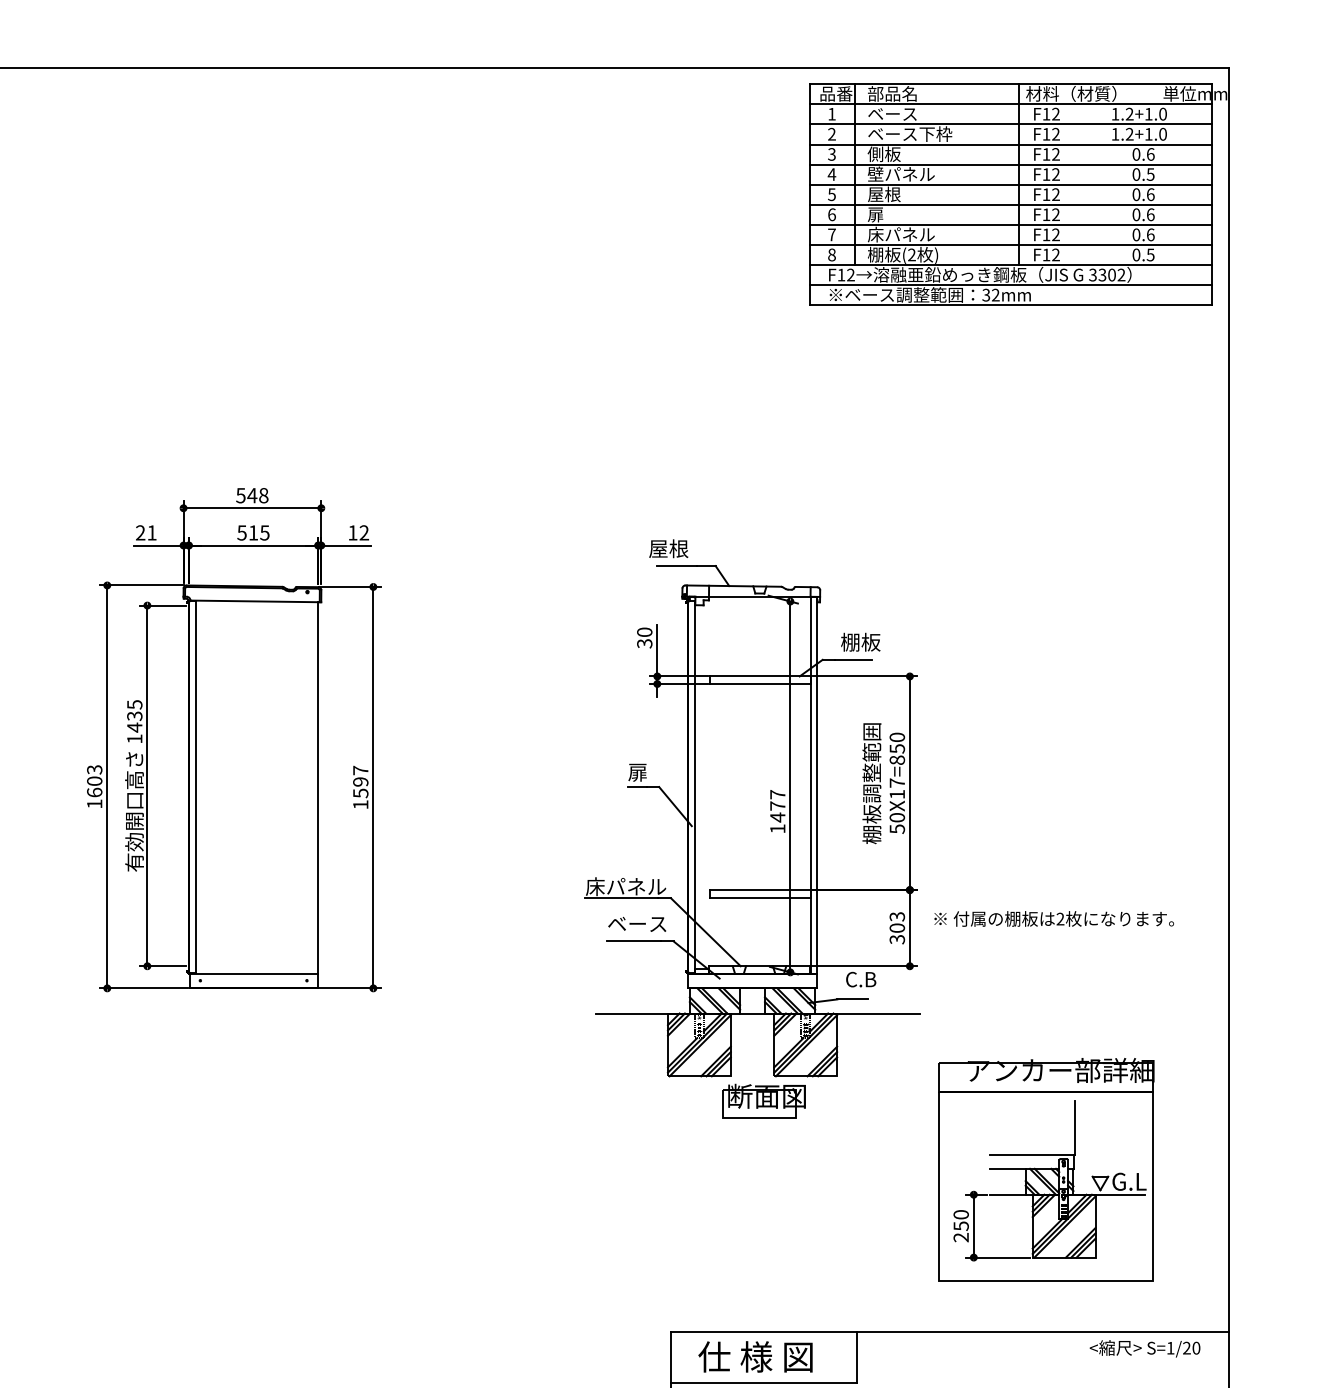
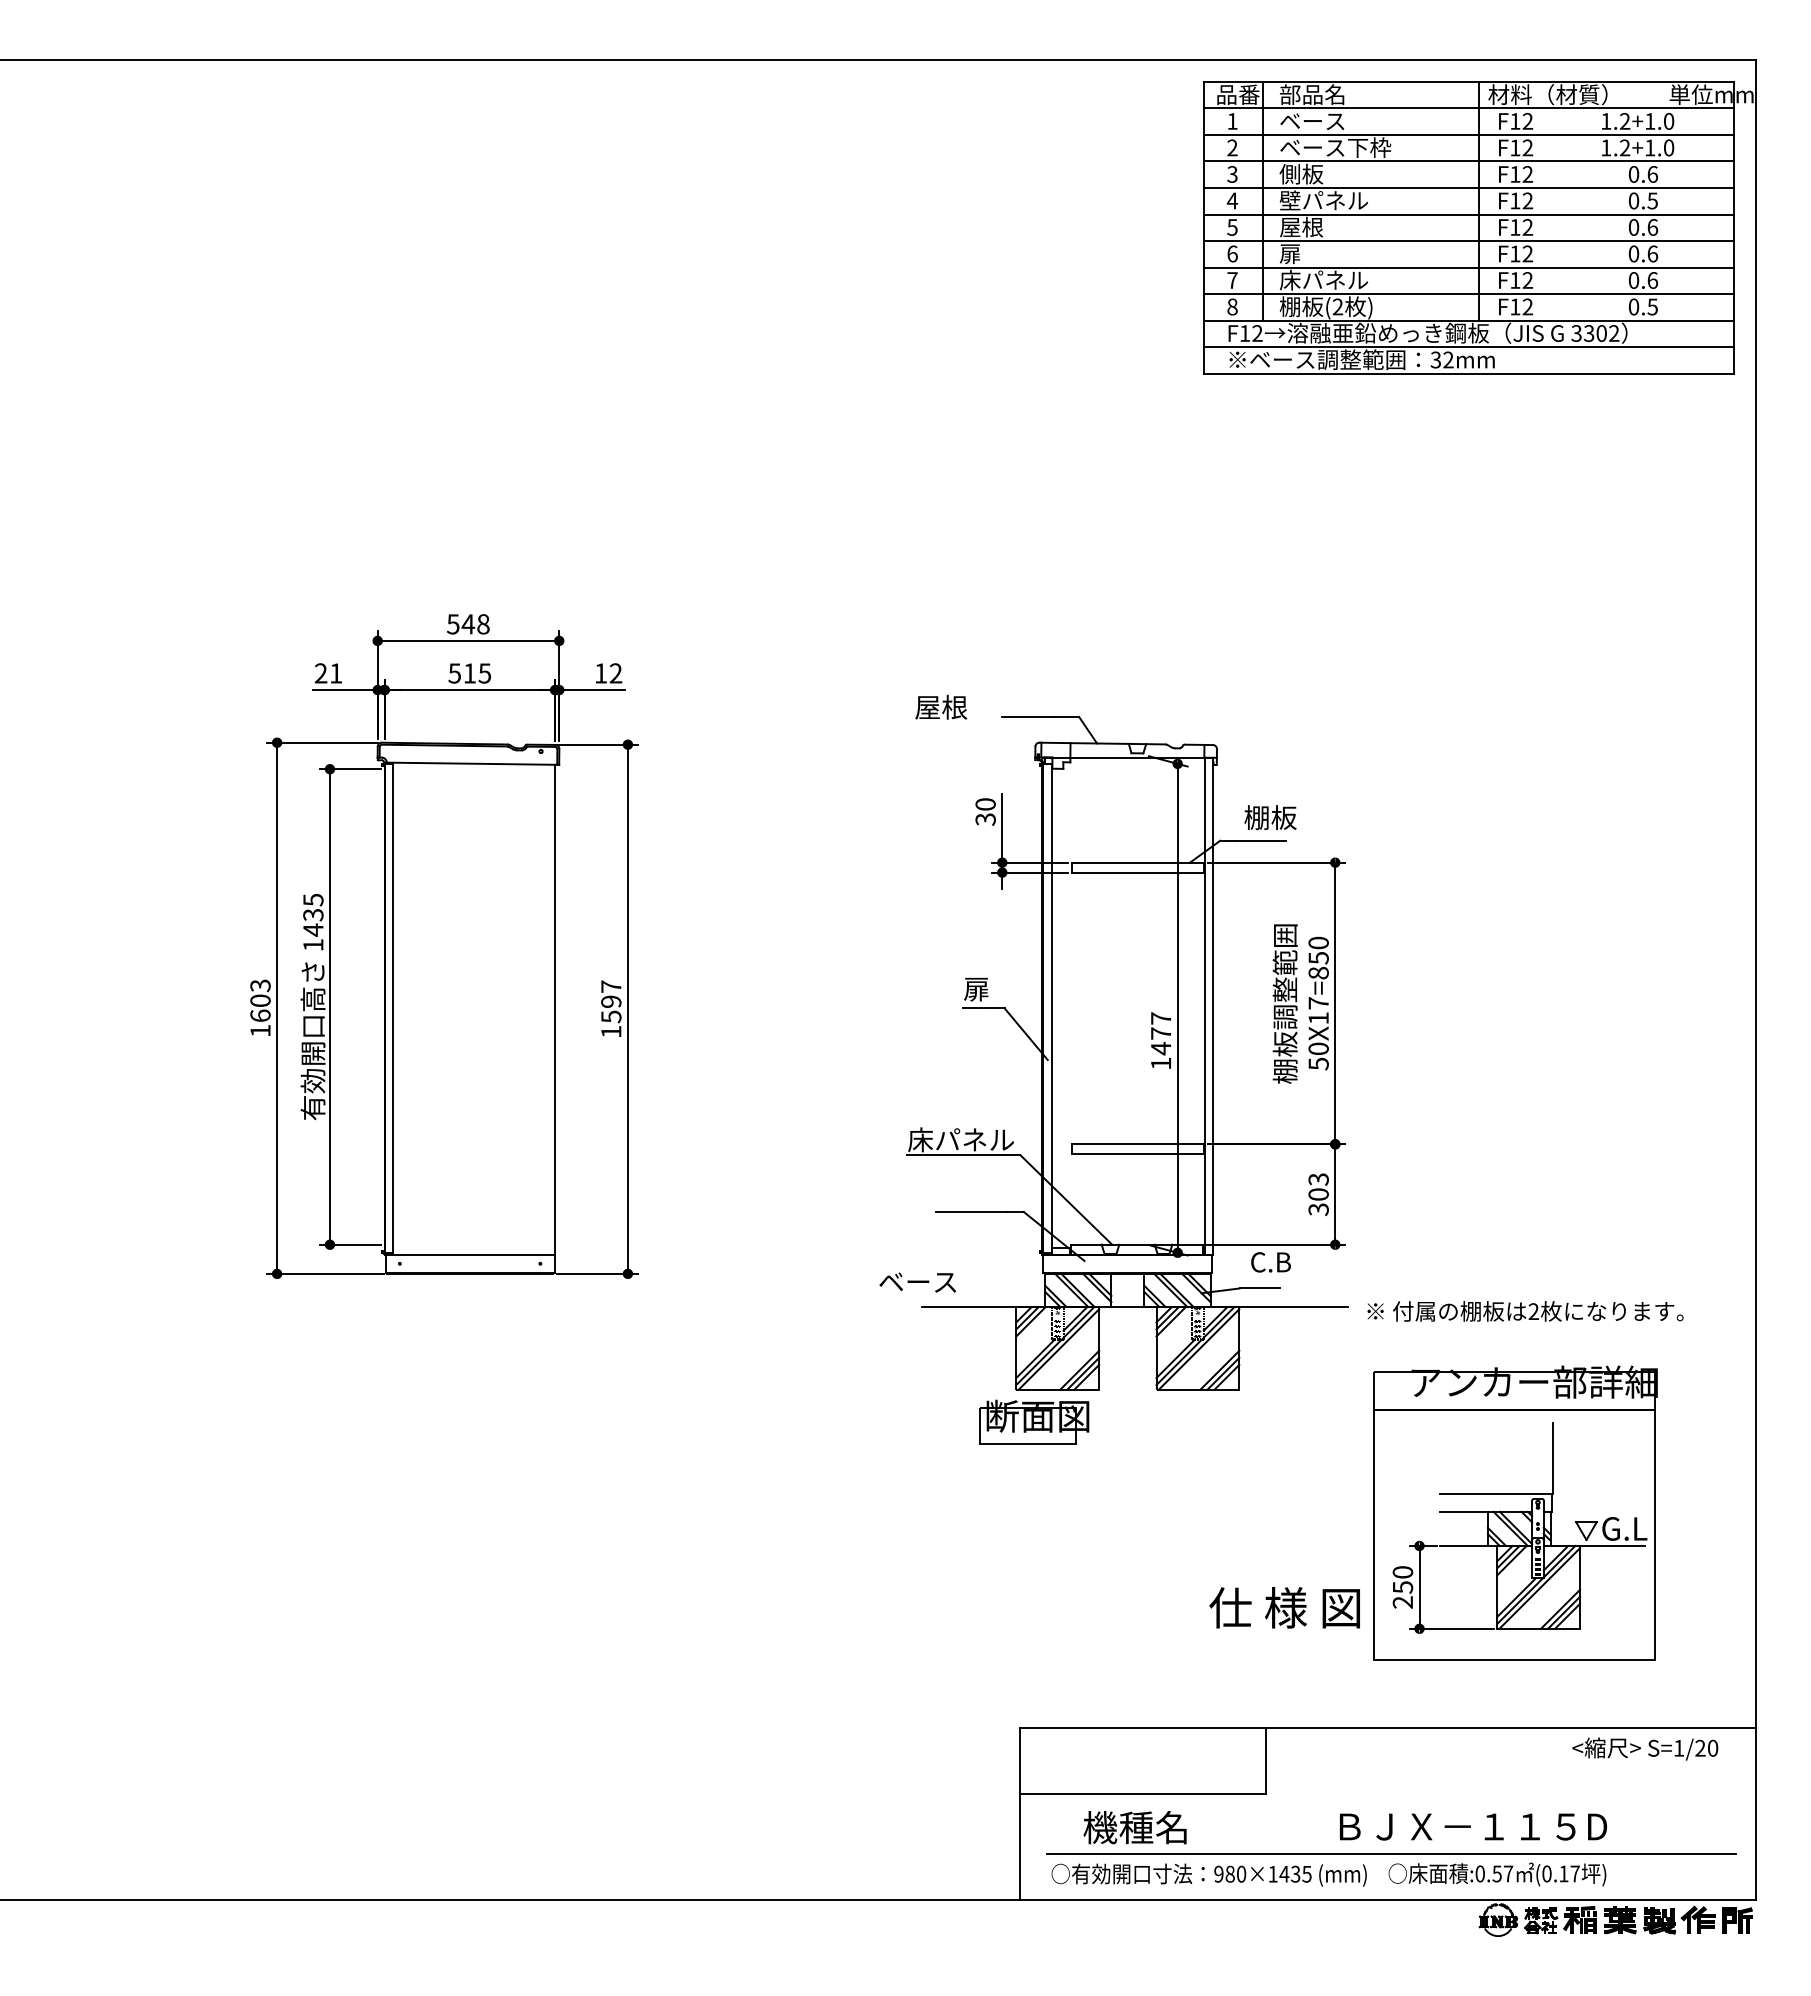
text: (668, 548) -> (941, 706), moved
text: (1054, 919) -> (1525, 1311), moved
text: (637, 924) -> (917, 1282), moved
part: (764, 1100) -> (1034, 1421), moved
text: (755, 1356) -> (1284, 1607), moved

